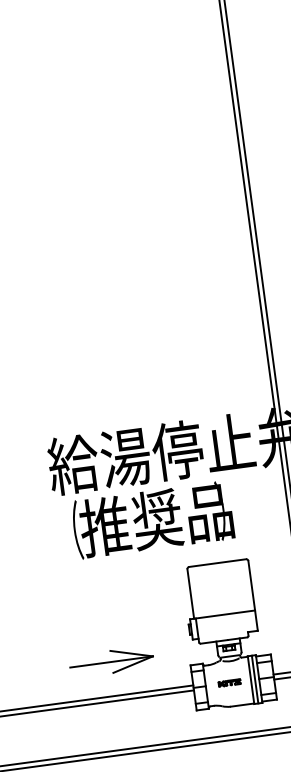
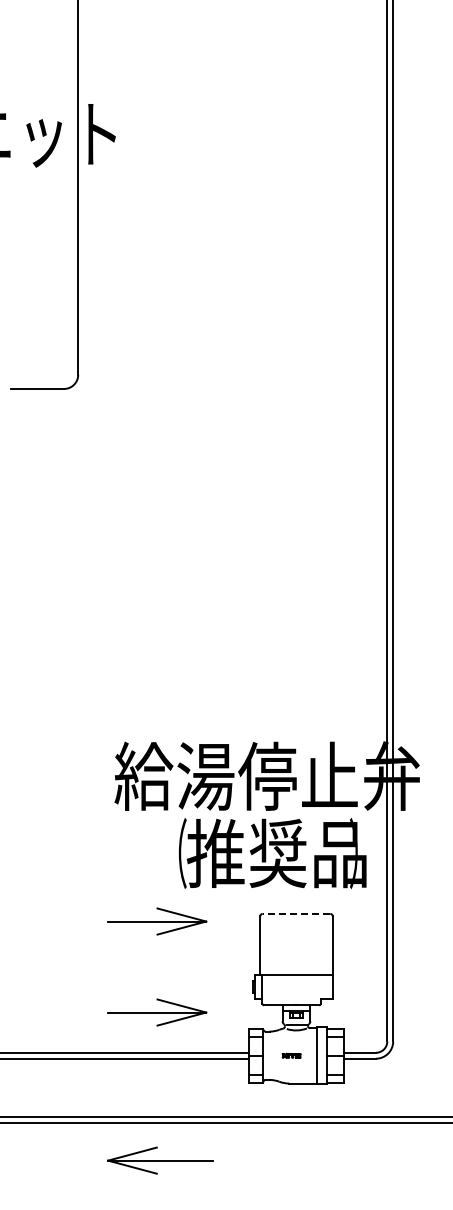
text: (152, 520) -> (272, 853), moved
line: (217, 562) -> (296, 913), solid -> dashed
part: (101, 585) -> (157, 921), added
line: (254, 679) -> (321, 1055), removed
part: (229, 682) -> (291, 1055), size x0.7

